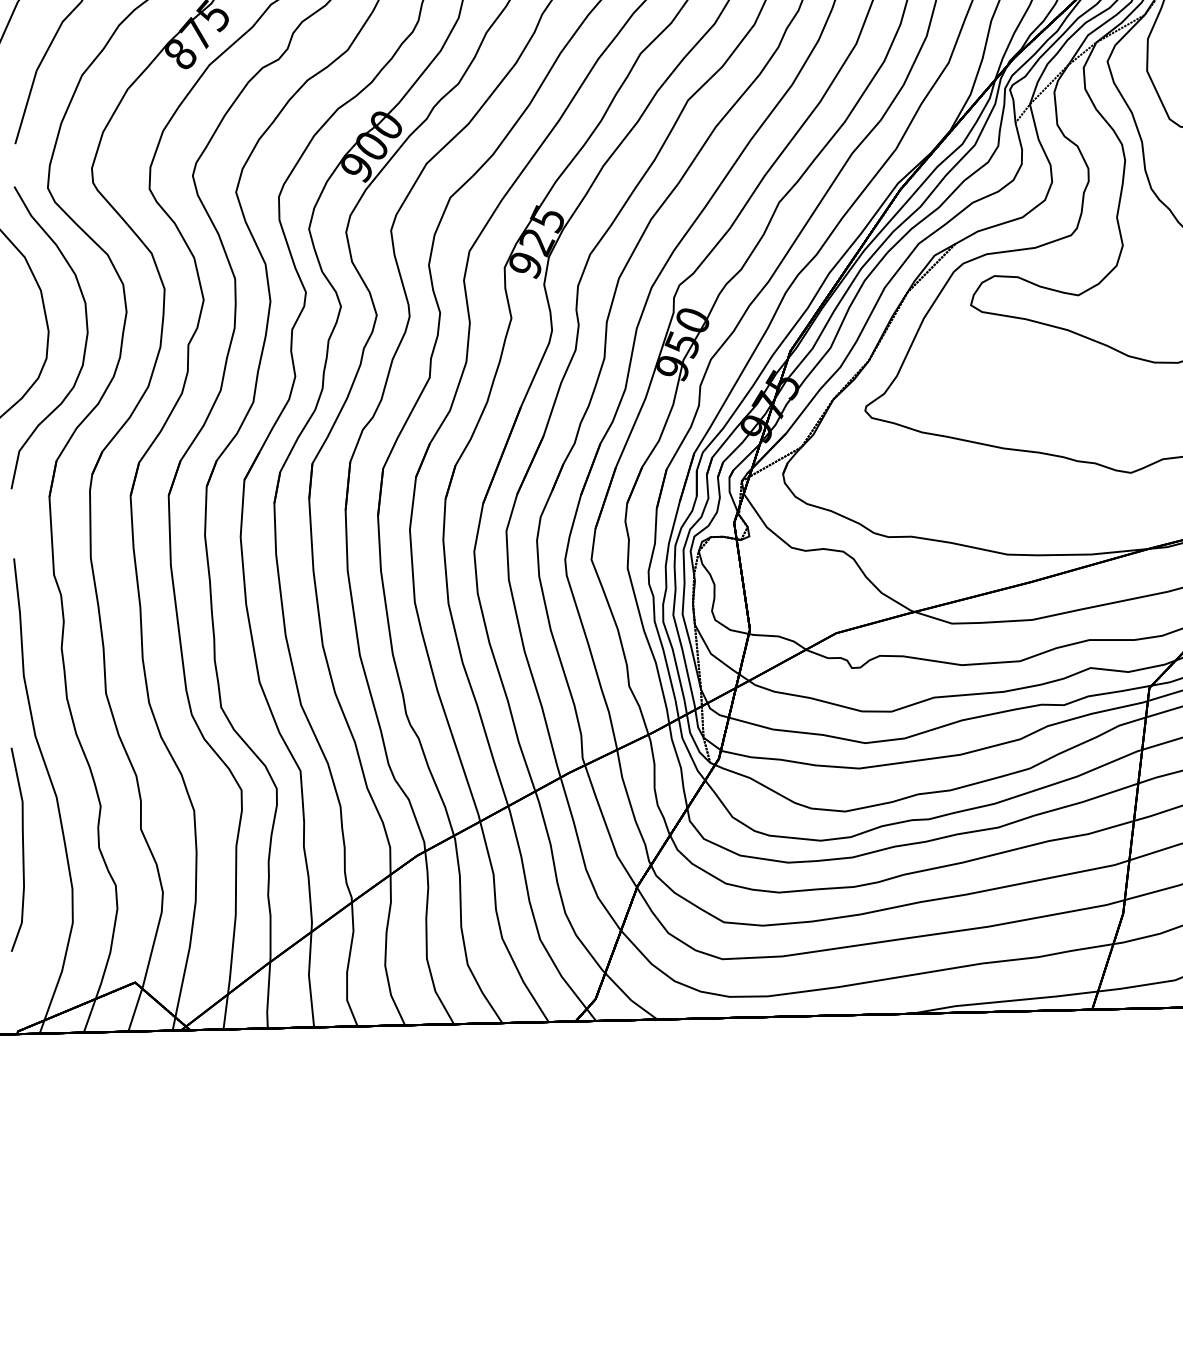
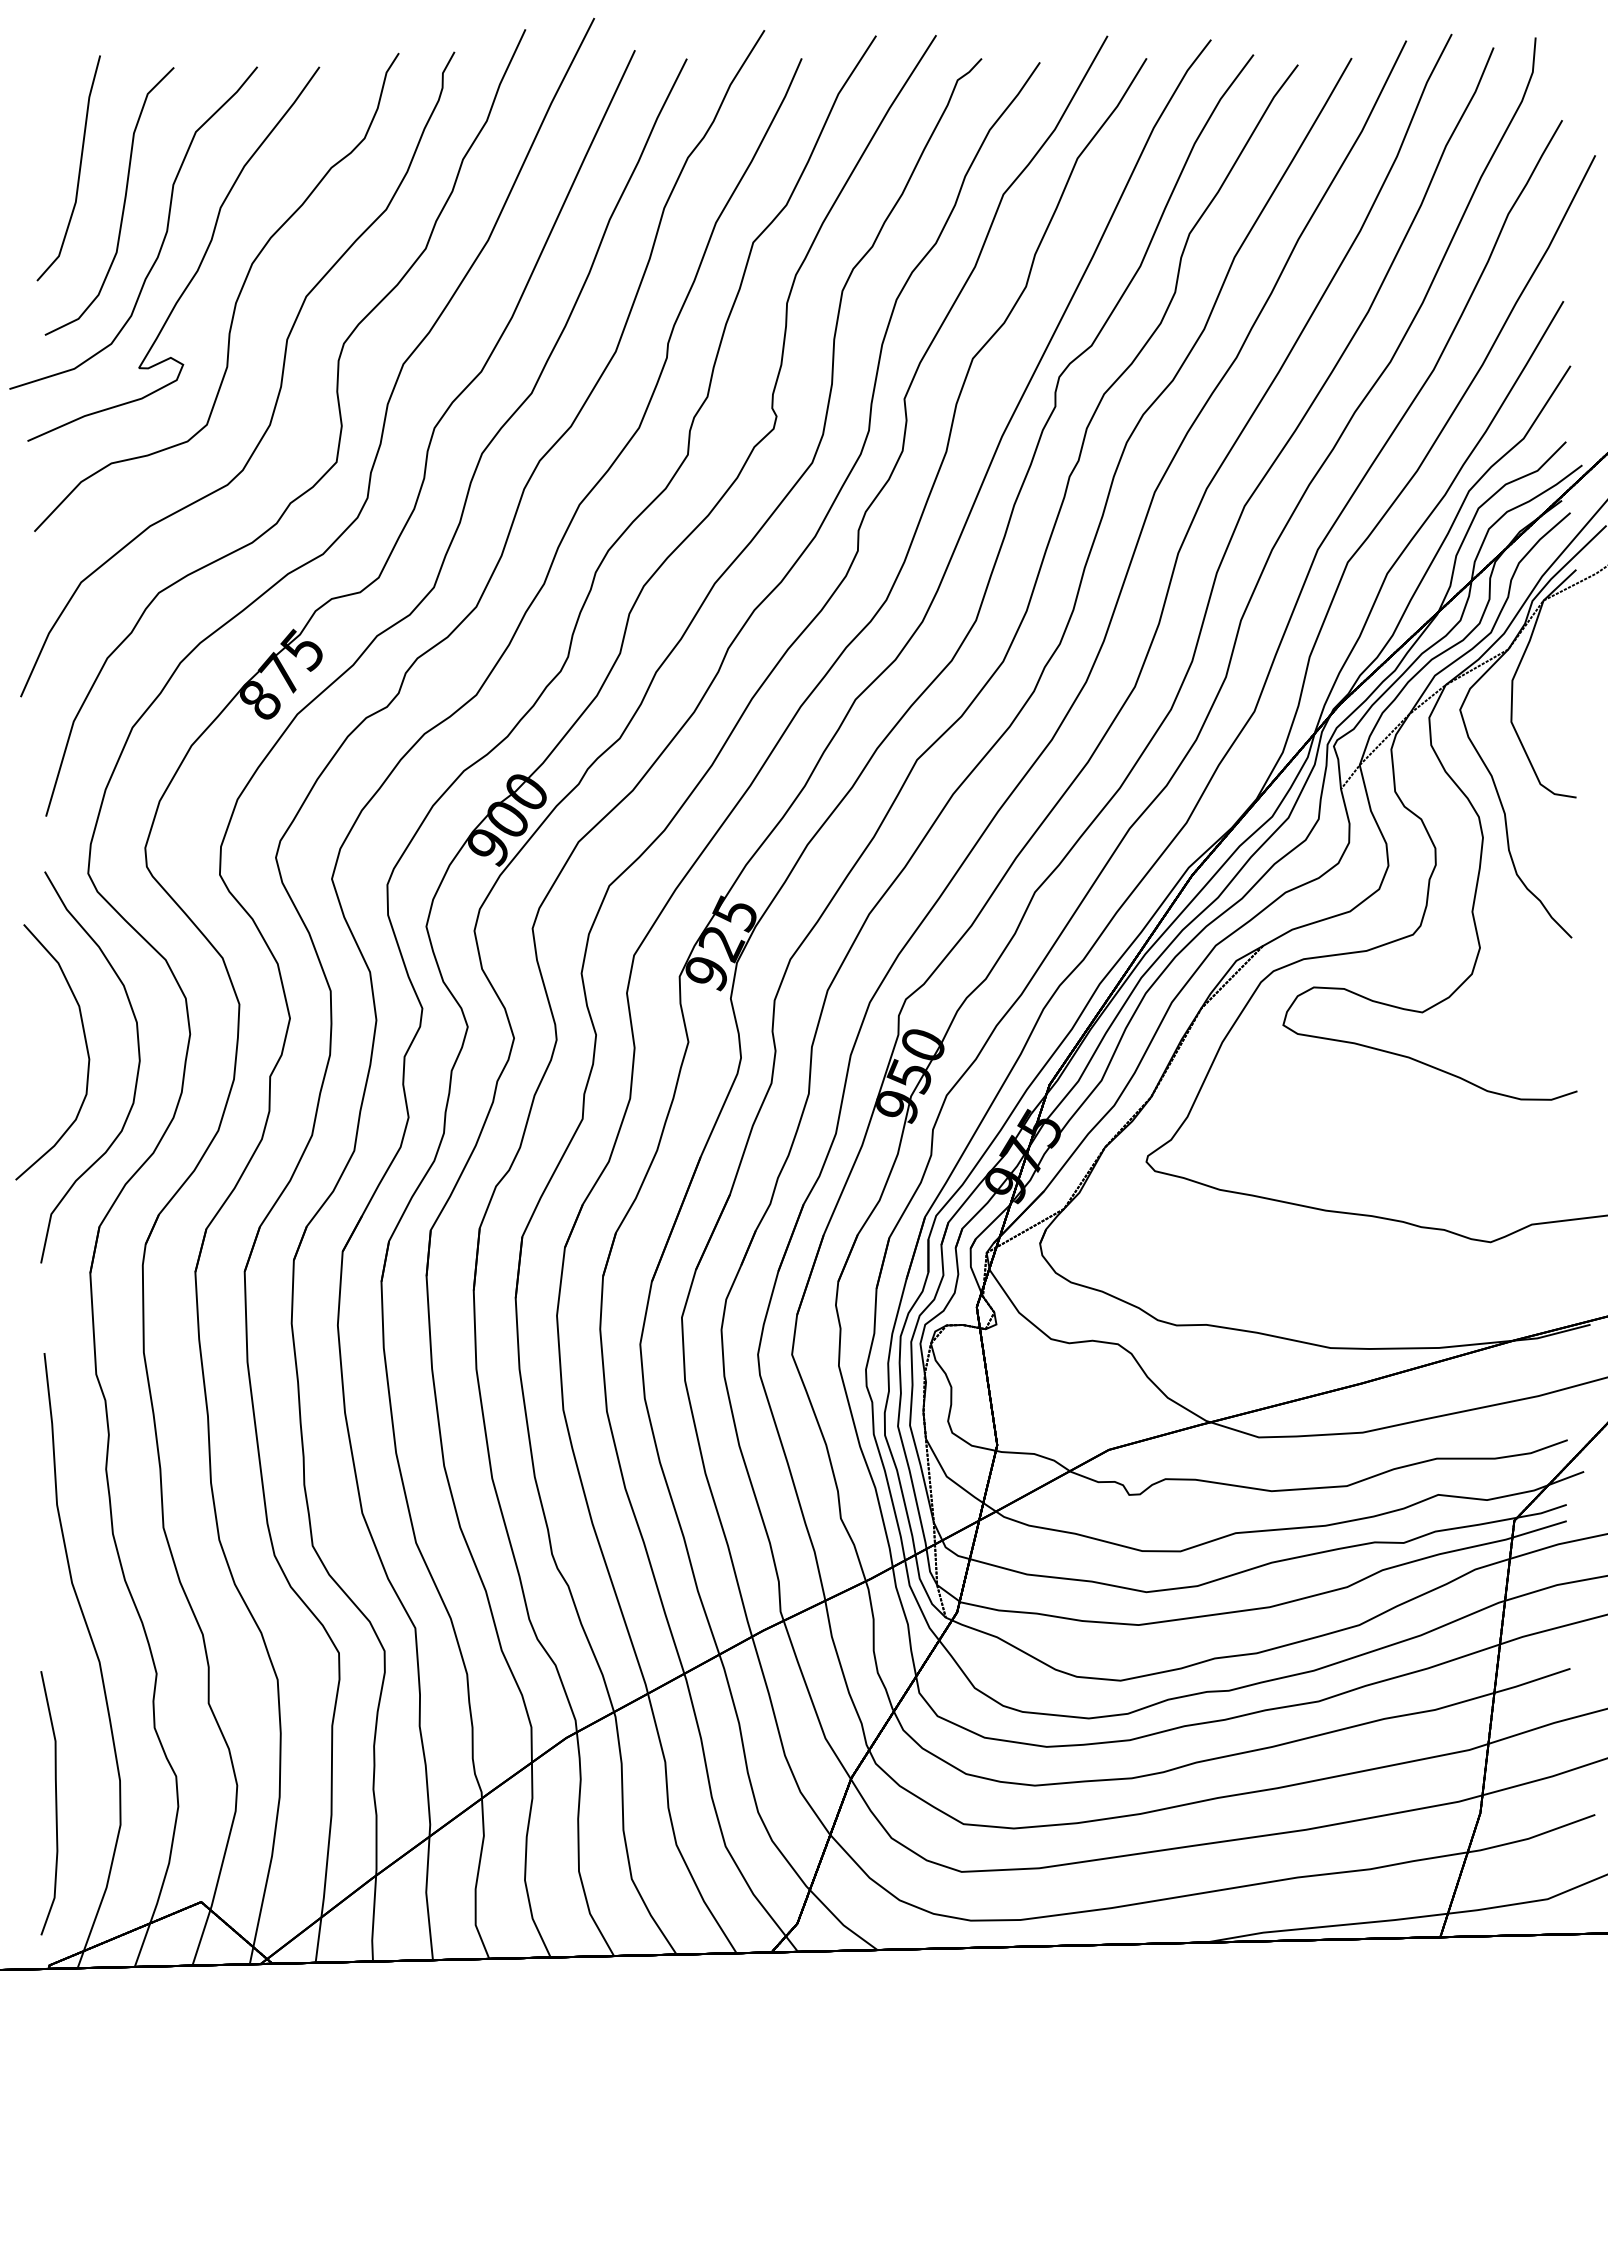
curve: (22, 850) -> (55, 1803), moved

